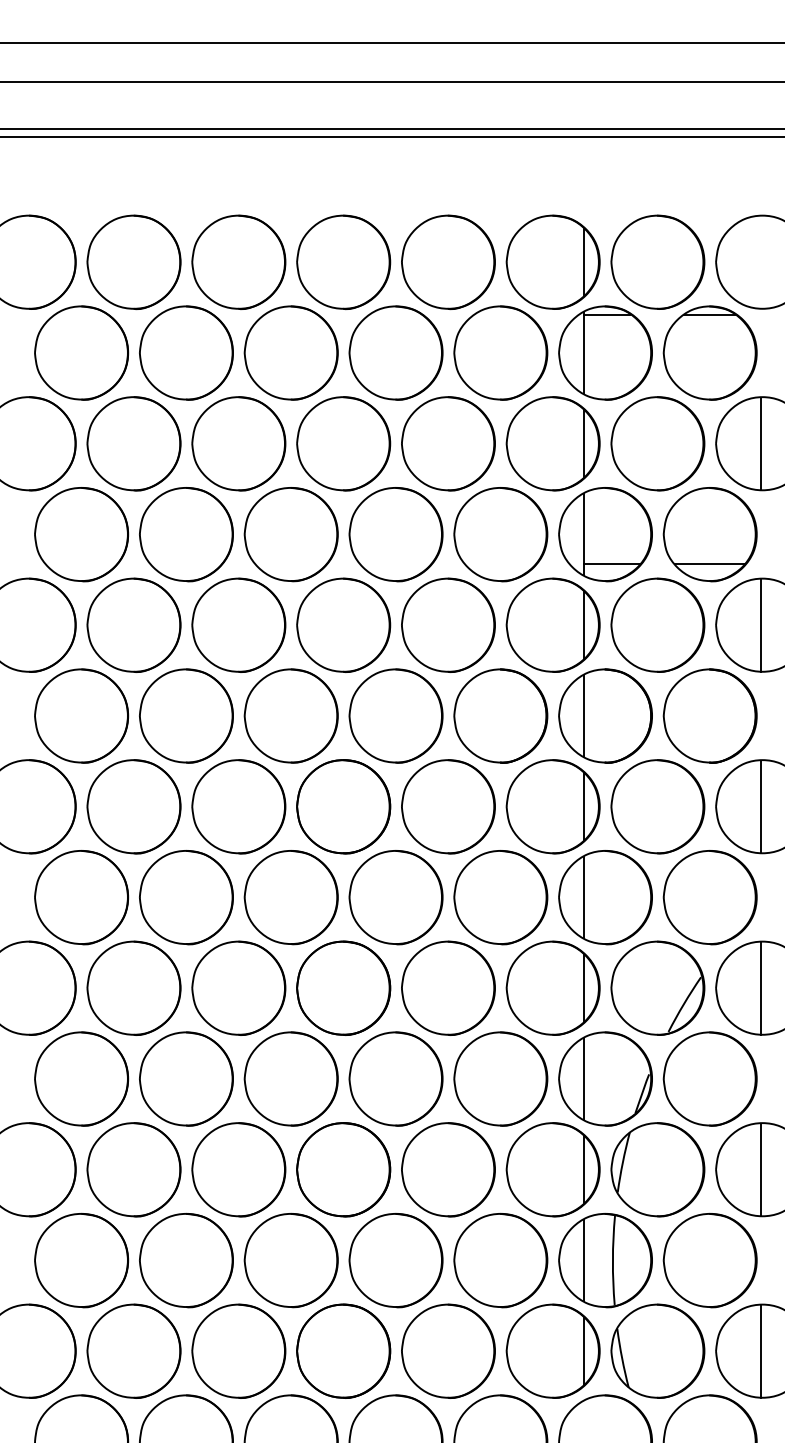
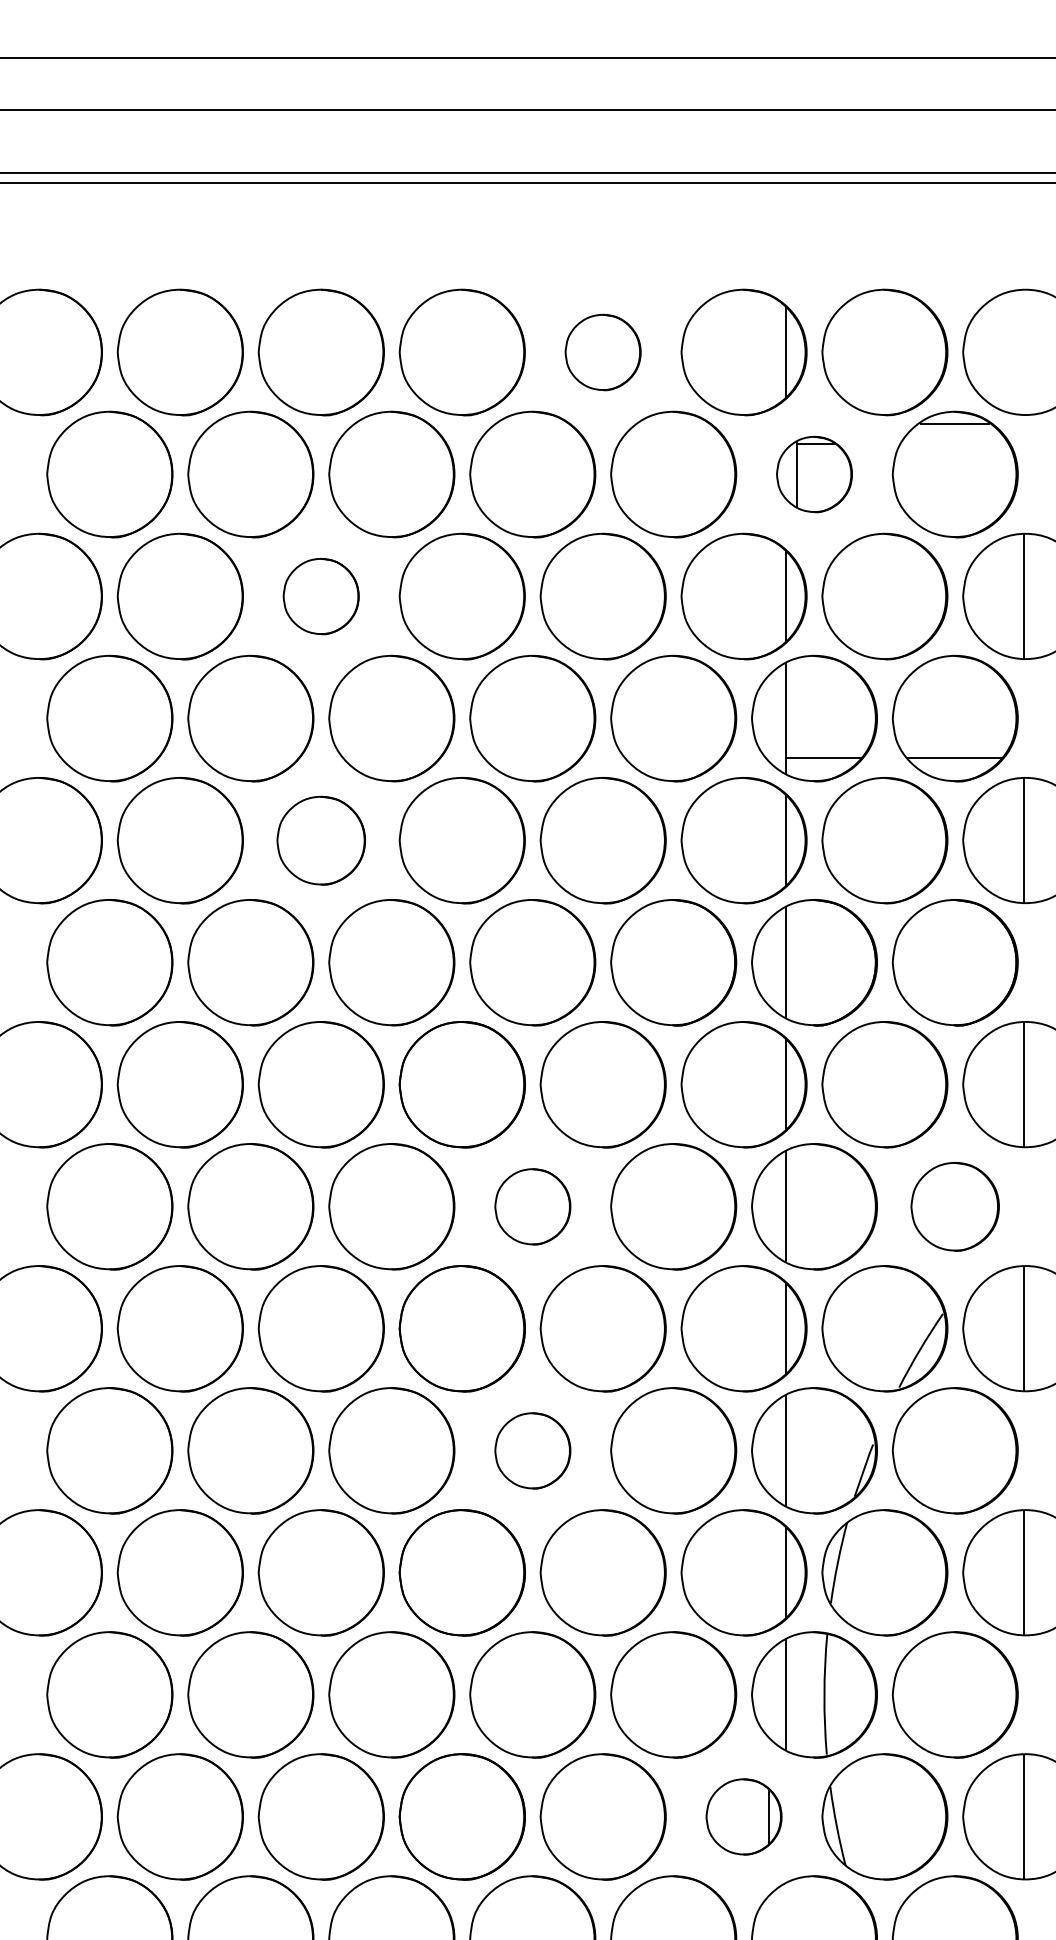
part: (447, 262) -> (602, 352), size x0.6
part: (605, 353) -> (814, 474), size x0.6
part: (238, 443) -> (320, 596), size x0.6
part: (238, 625) -> (320, 840), size x0.7
part: (395, 897) -> (532, 1206), size x0.6
part: (709, 897) -> (954, 1206), size x0.7
part: (395, 1078) -> (532, 1450), size x0.6
part: (552, 1350) -> (743, 1816), size x0.6

